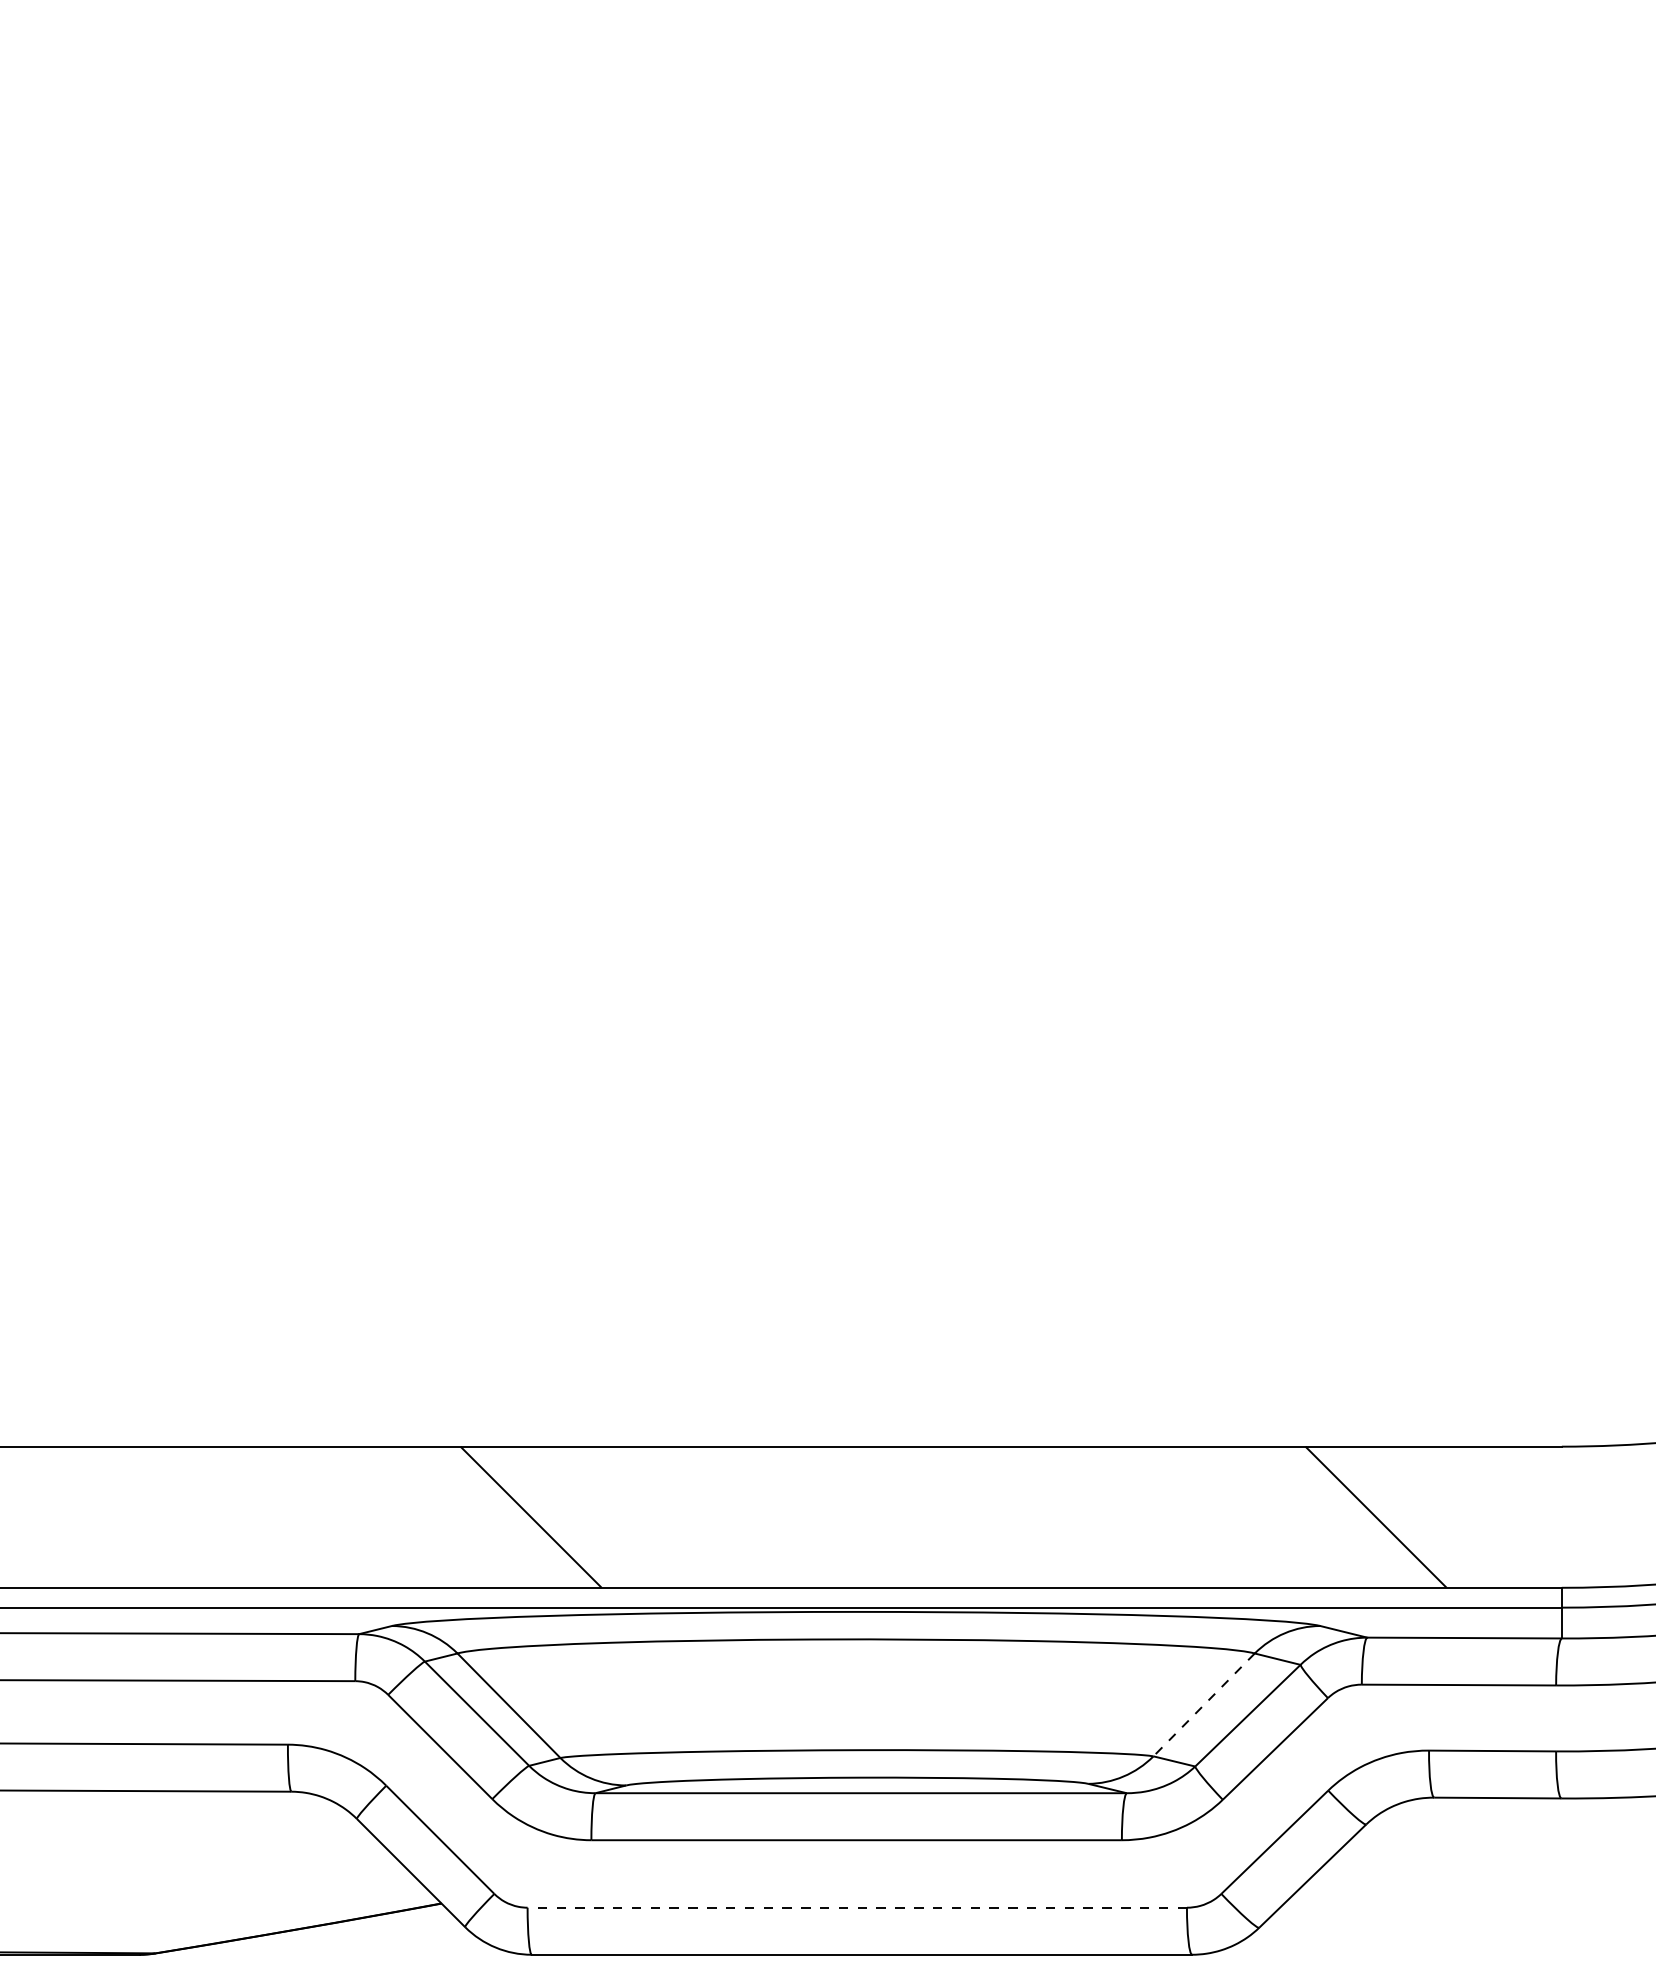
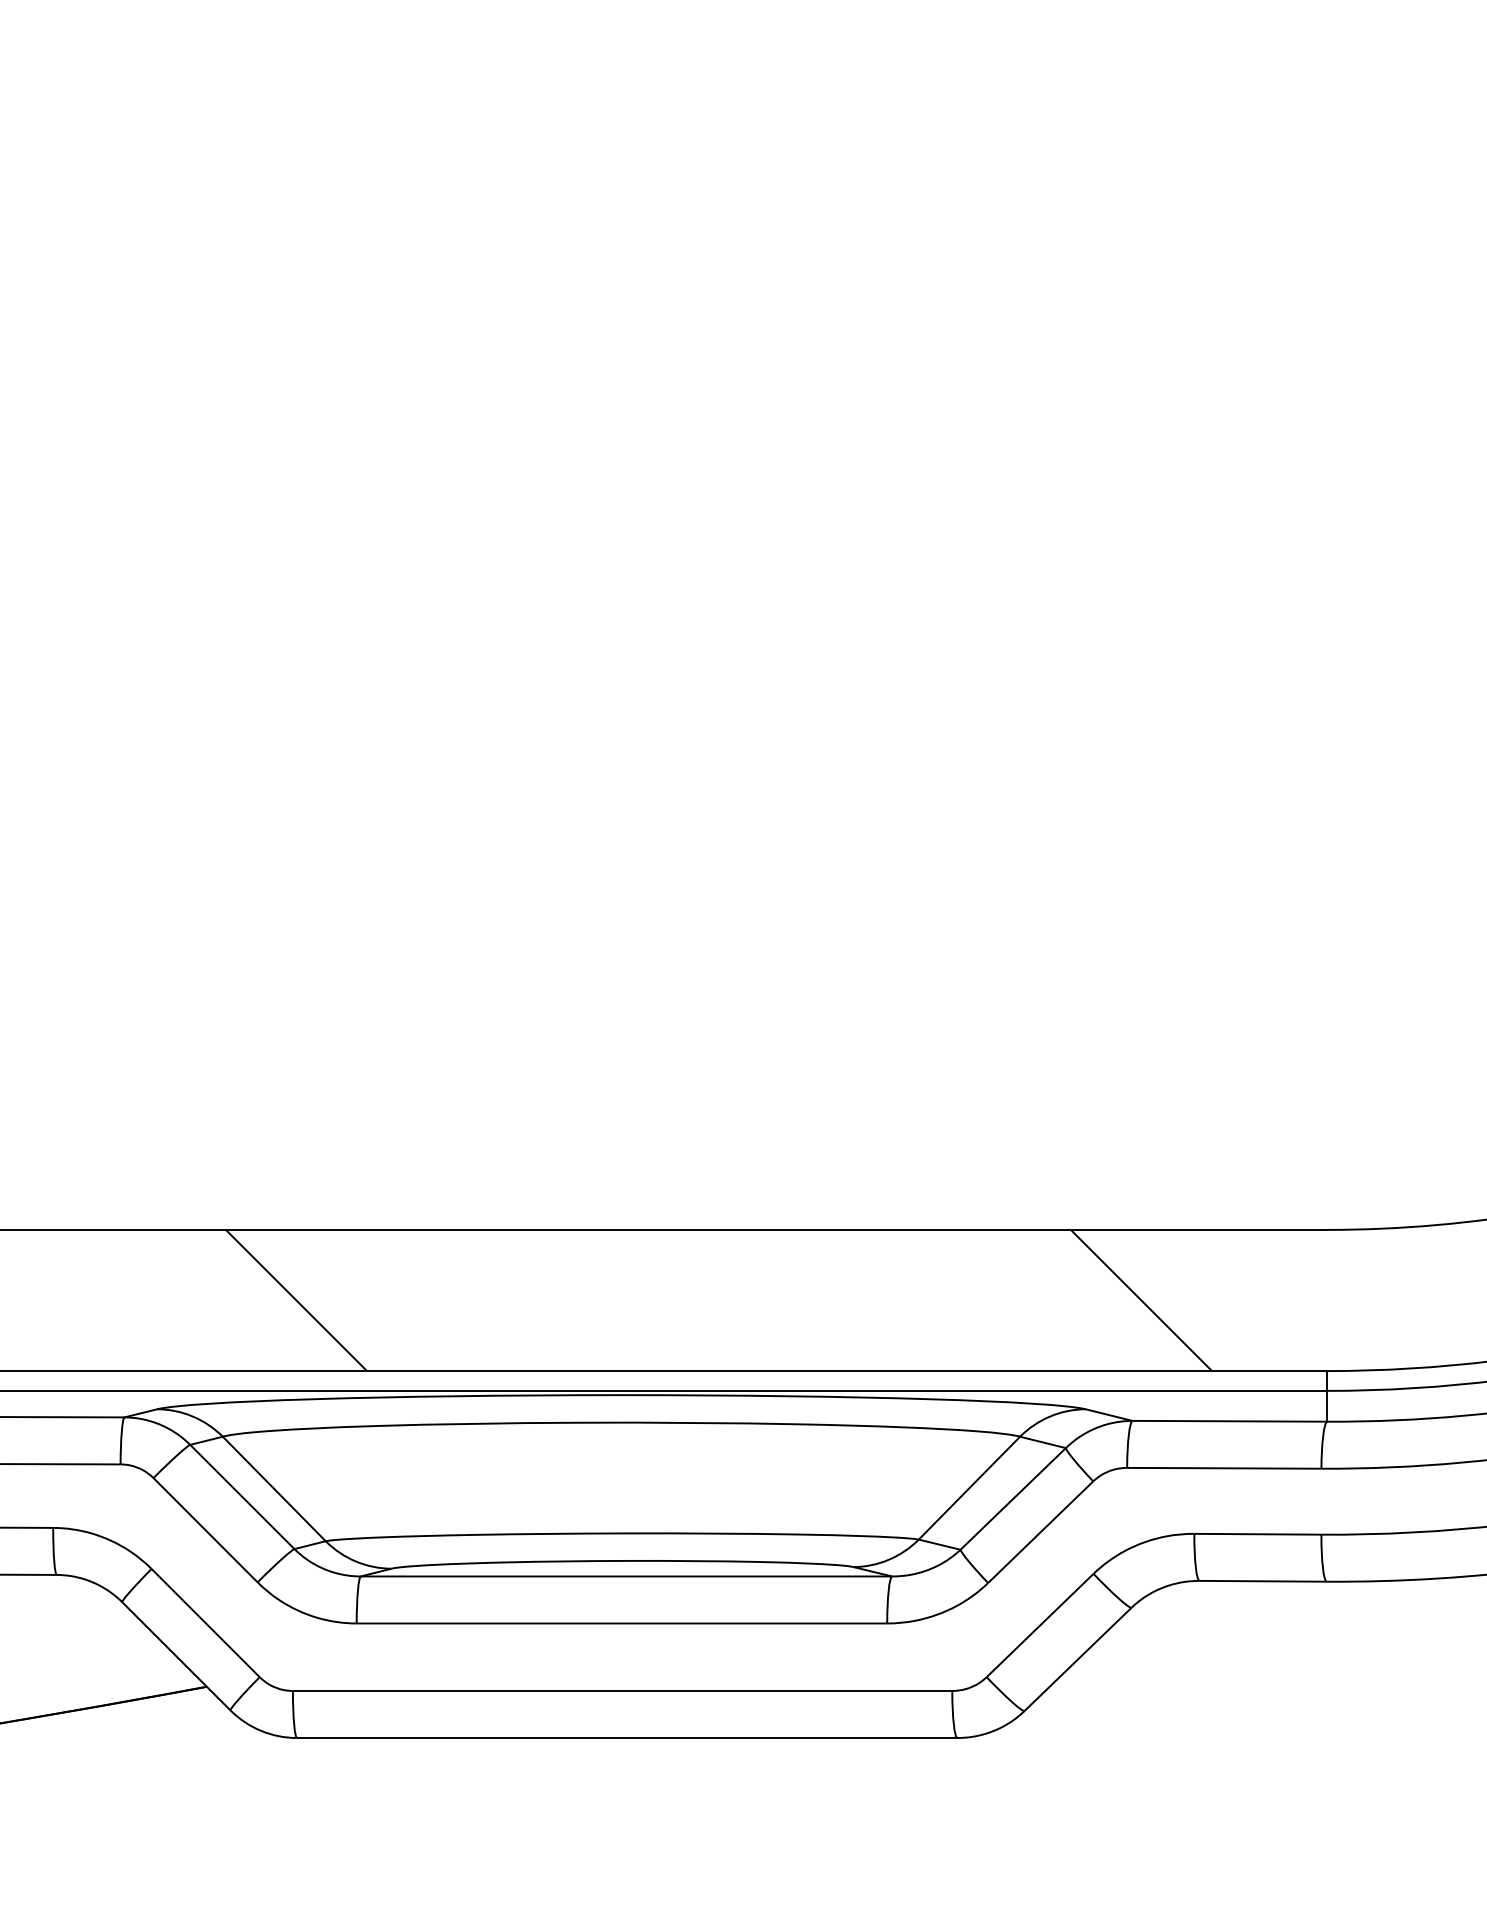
line: (1203, 1705) -> (968, 1488), dashed -> solid
line: (857, 1907) -> (622, 1690), dashed -> solid

